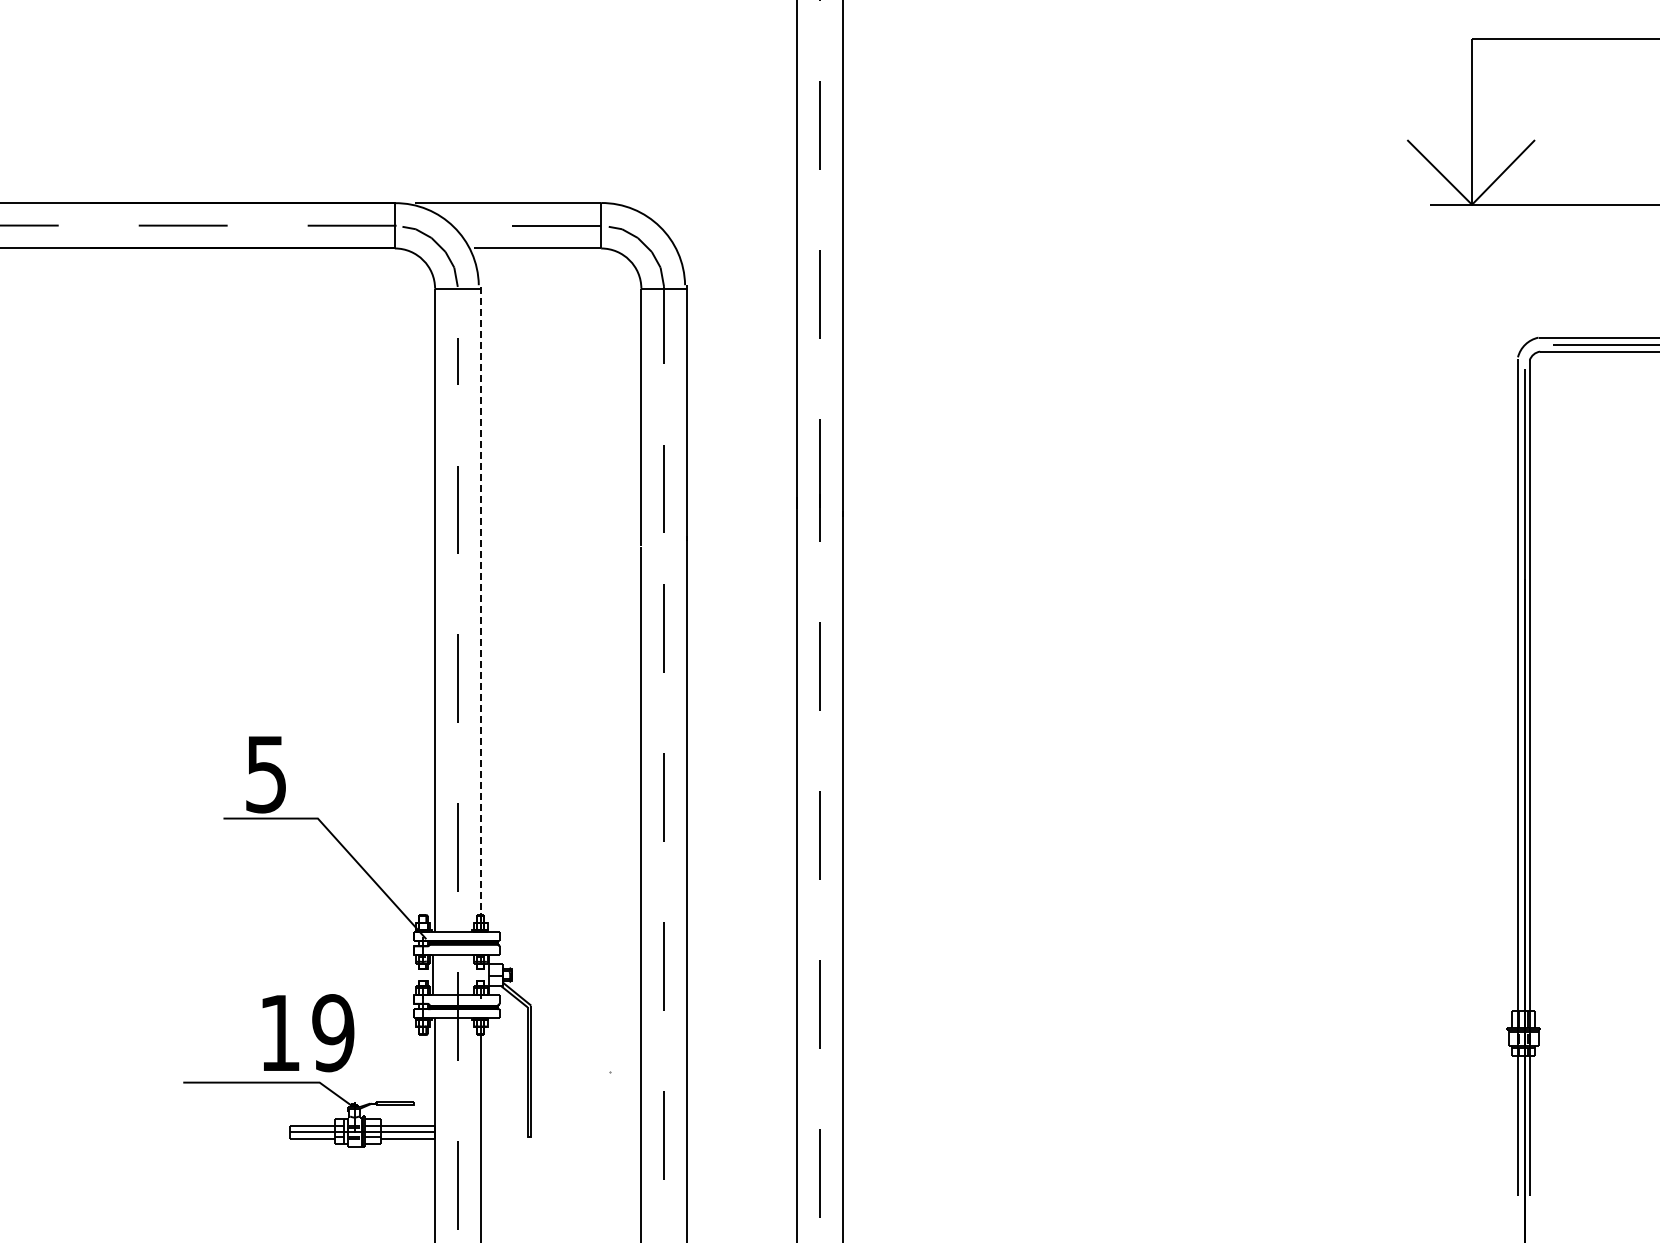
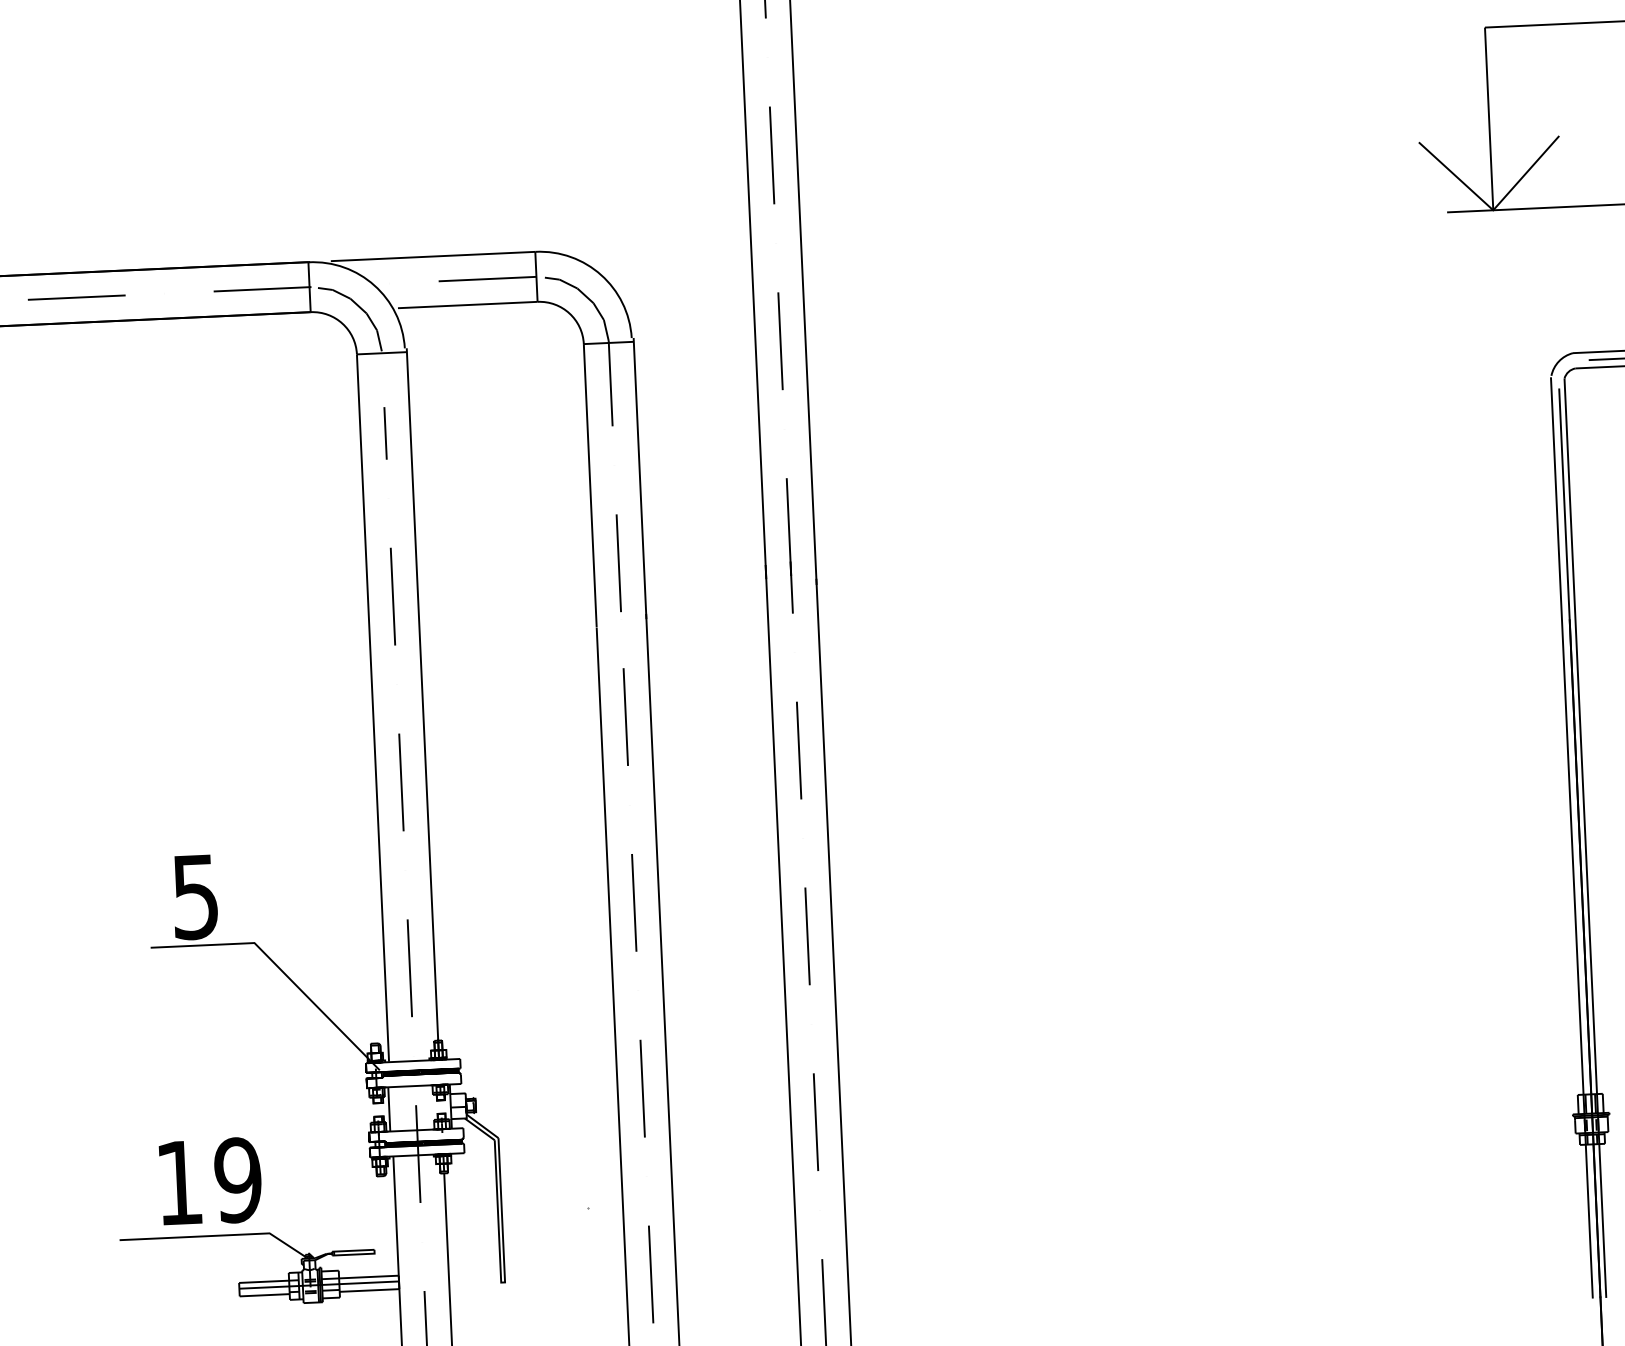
line: (480, 608) -> (422, 703), dashed -> solid
text: (308, 1033) -> (210, 1181), moved

